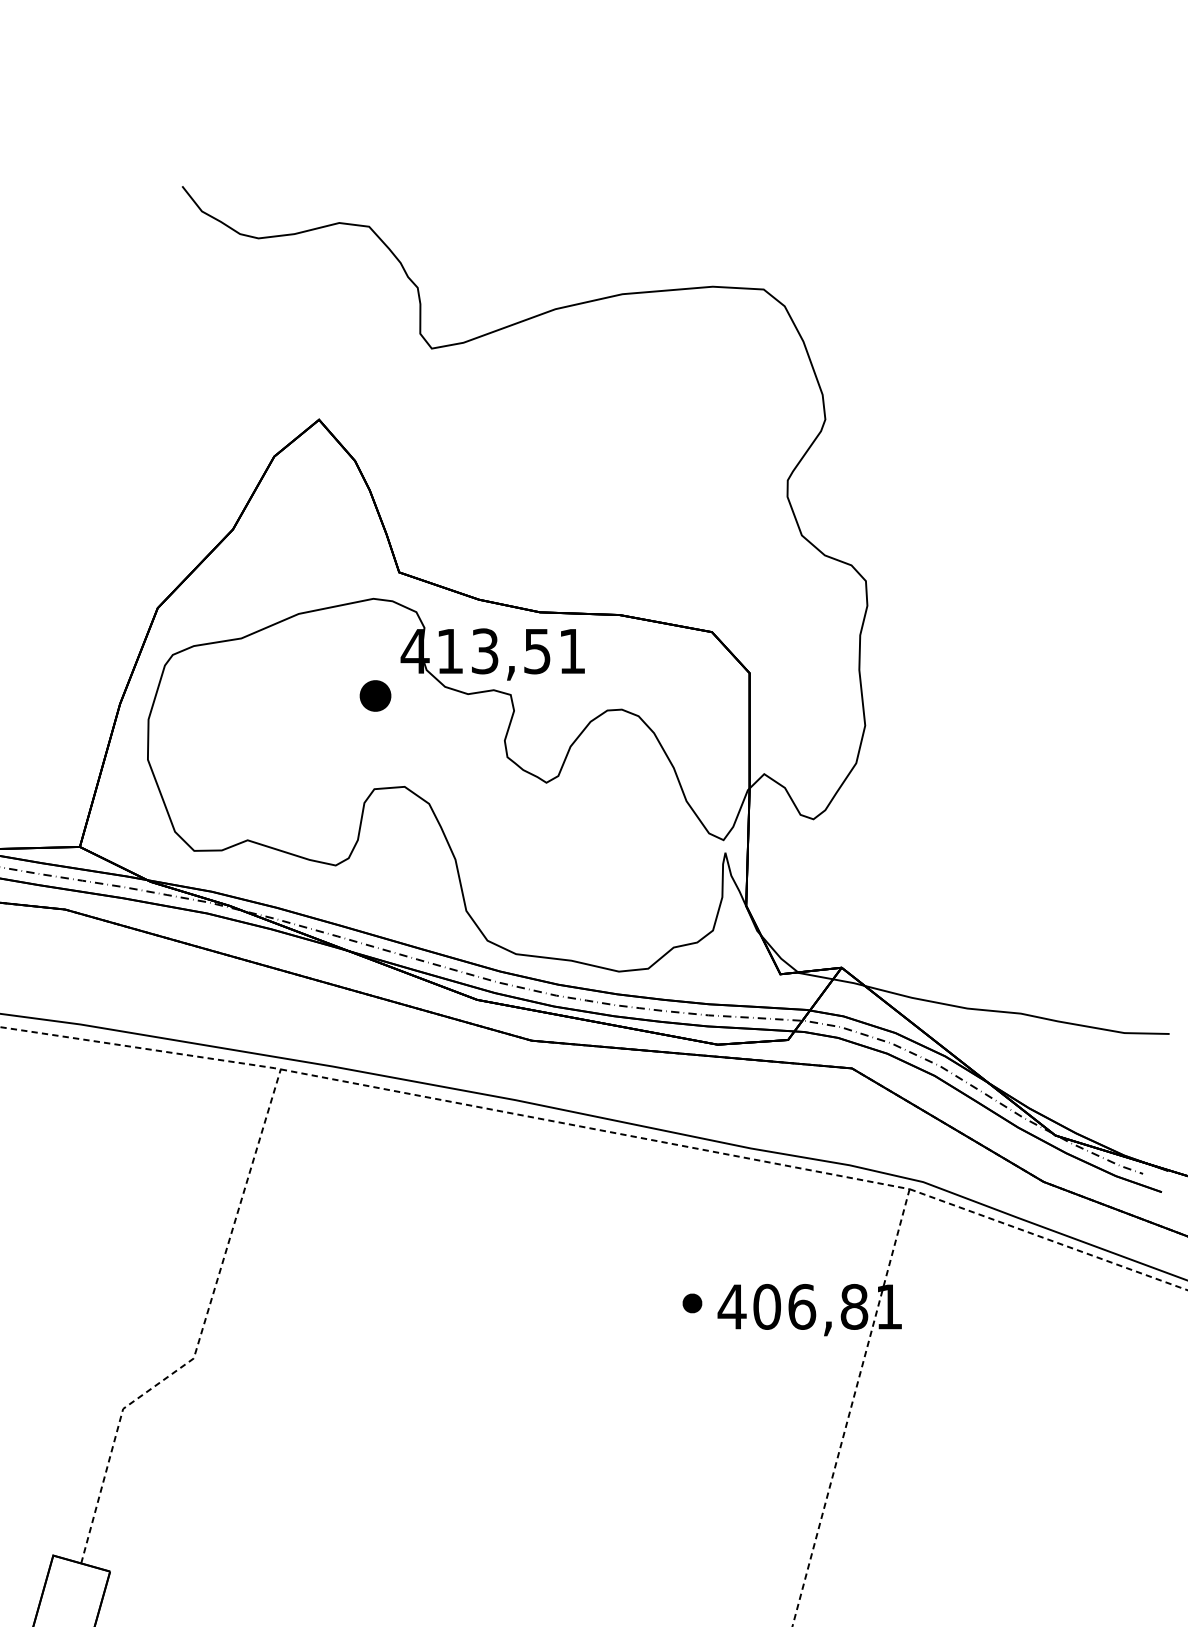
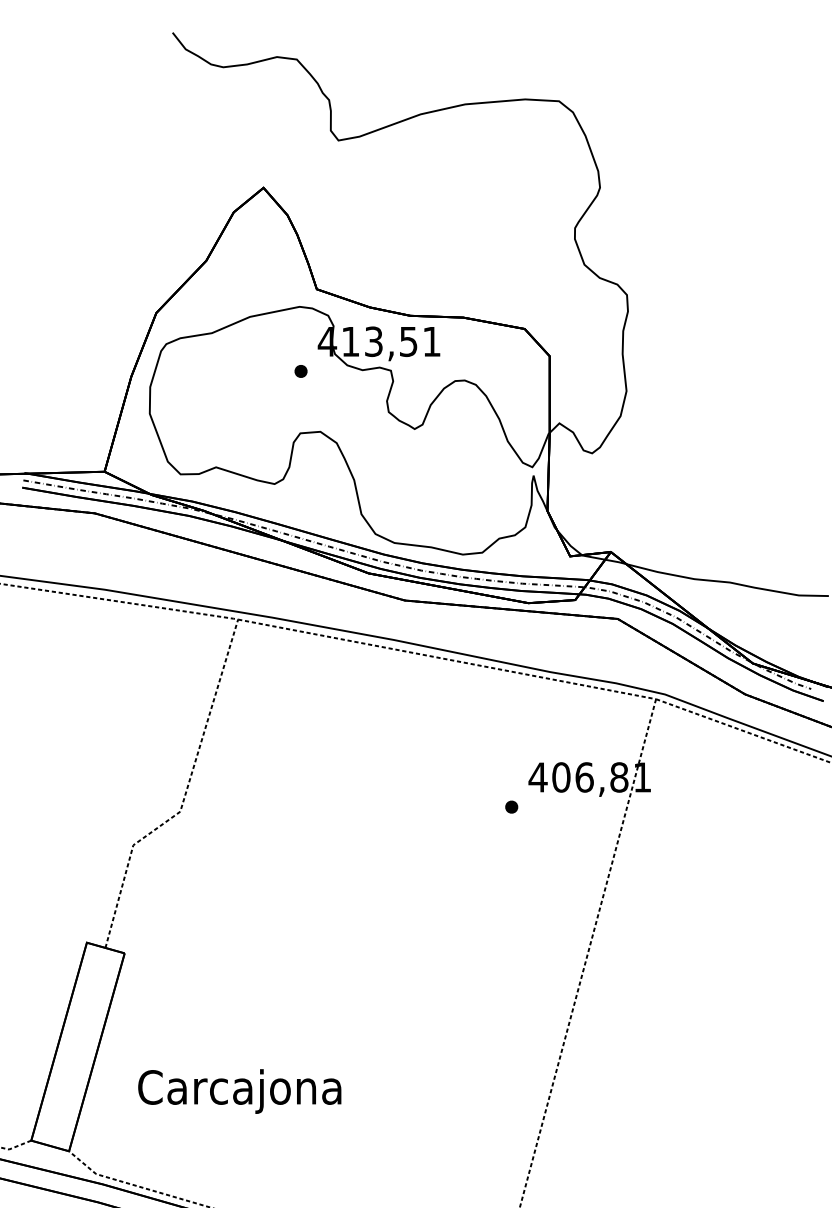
part: (374, 696) -> (300, 371), size x0.62
part: (692, 1302) -> (511, 806), moved

